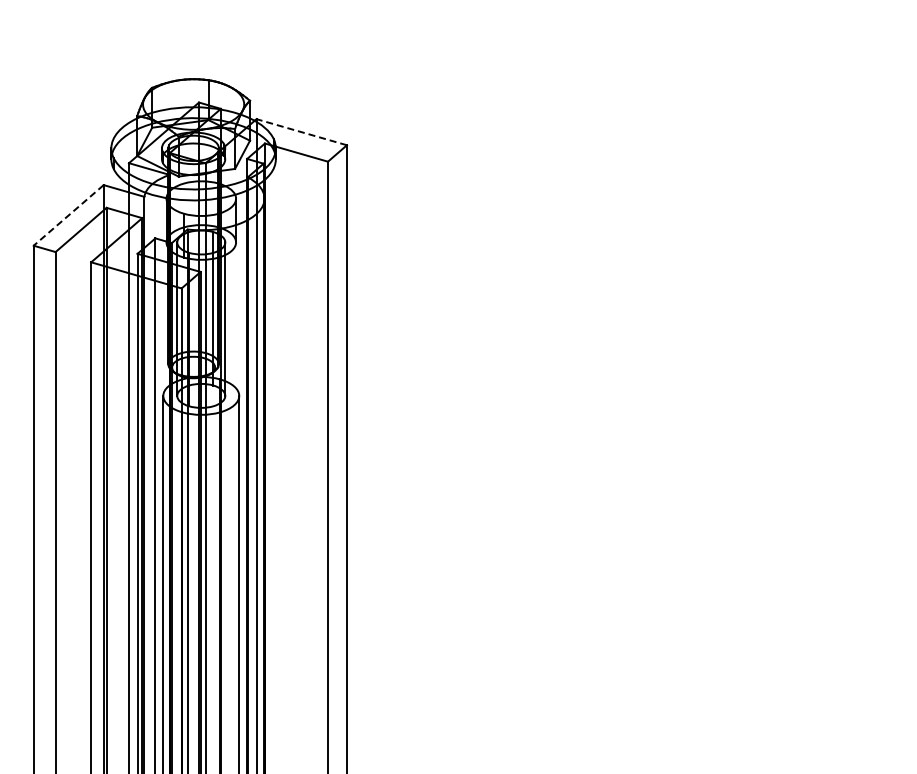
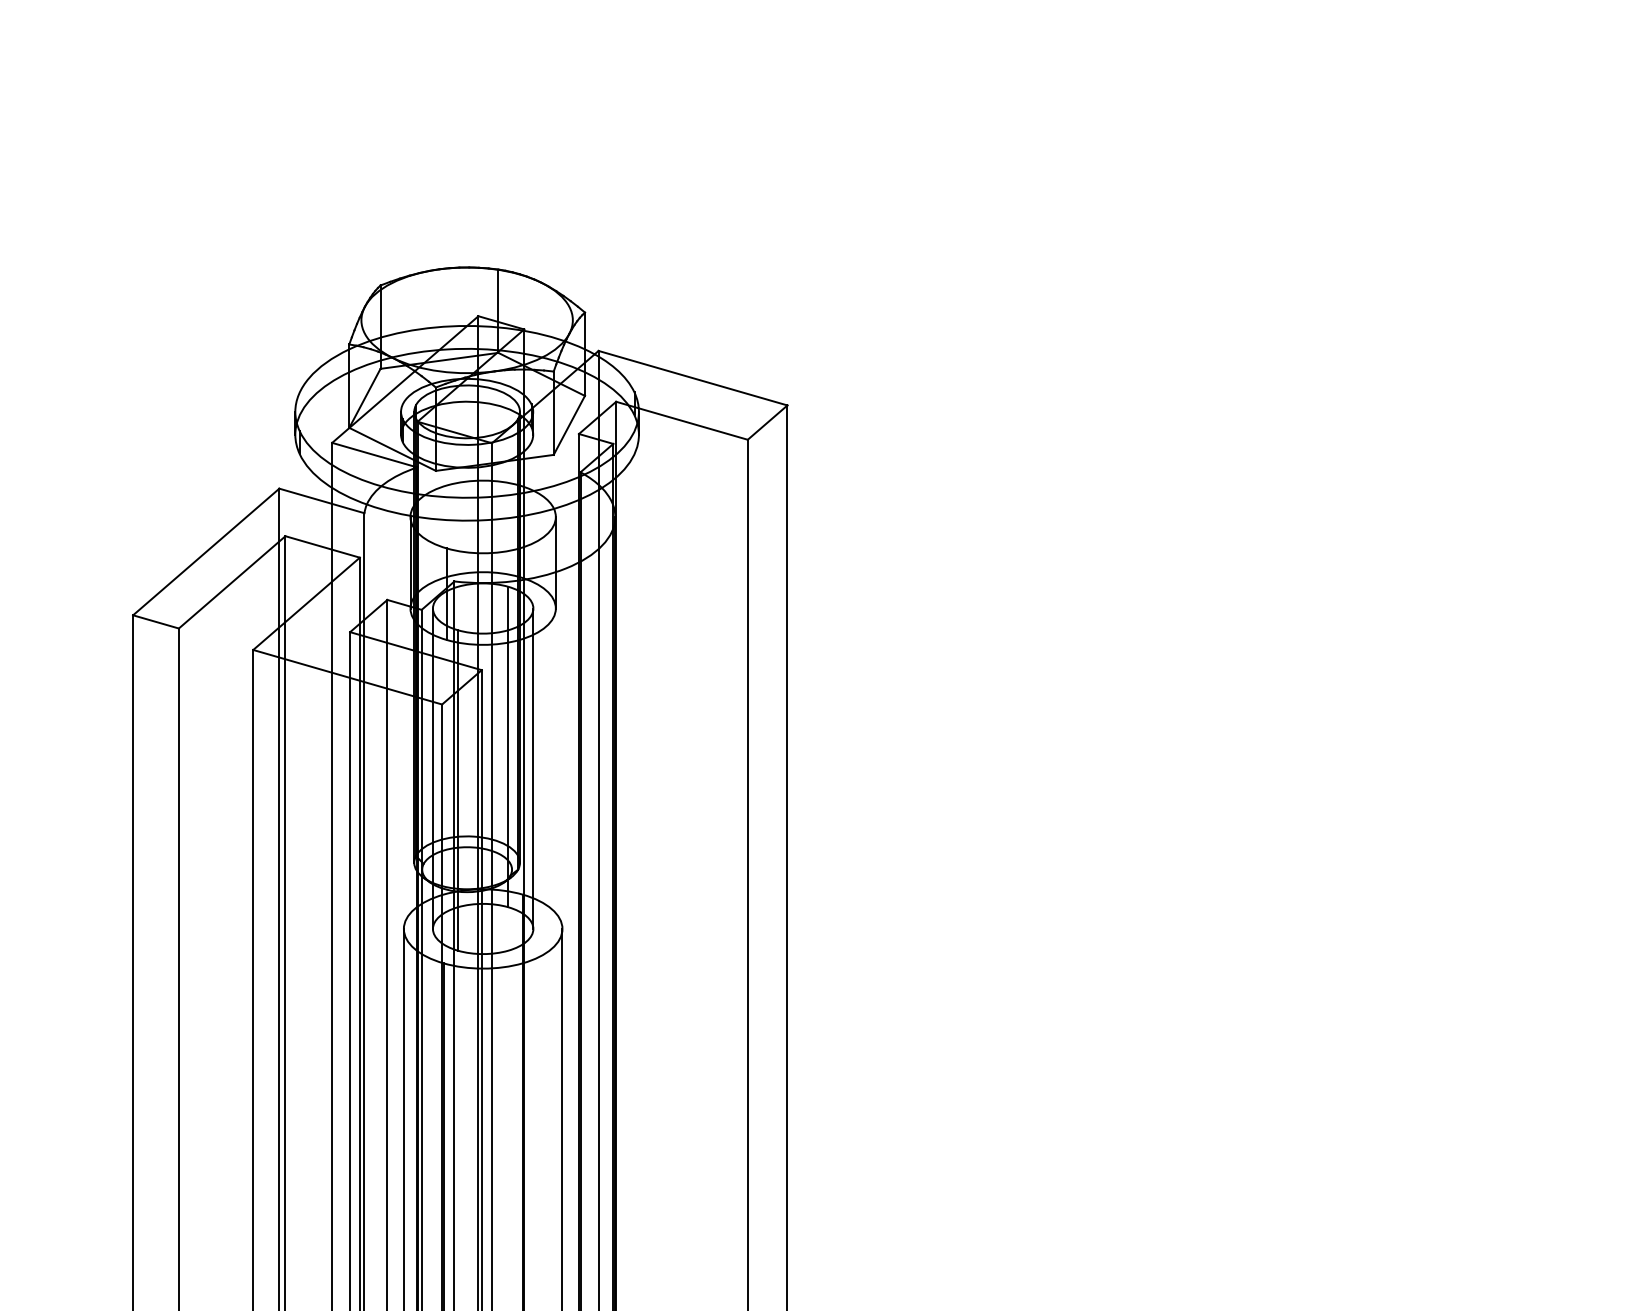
line: (301, 132) -> (692, 378), dashed -> solid
line: (68, 215) -> (205, 552), dashed -> solid

